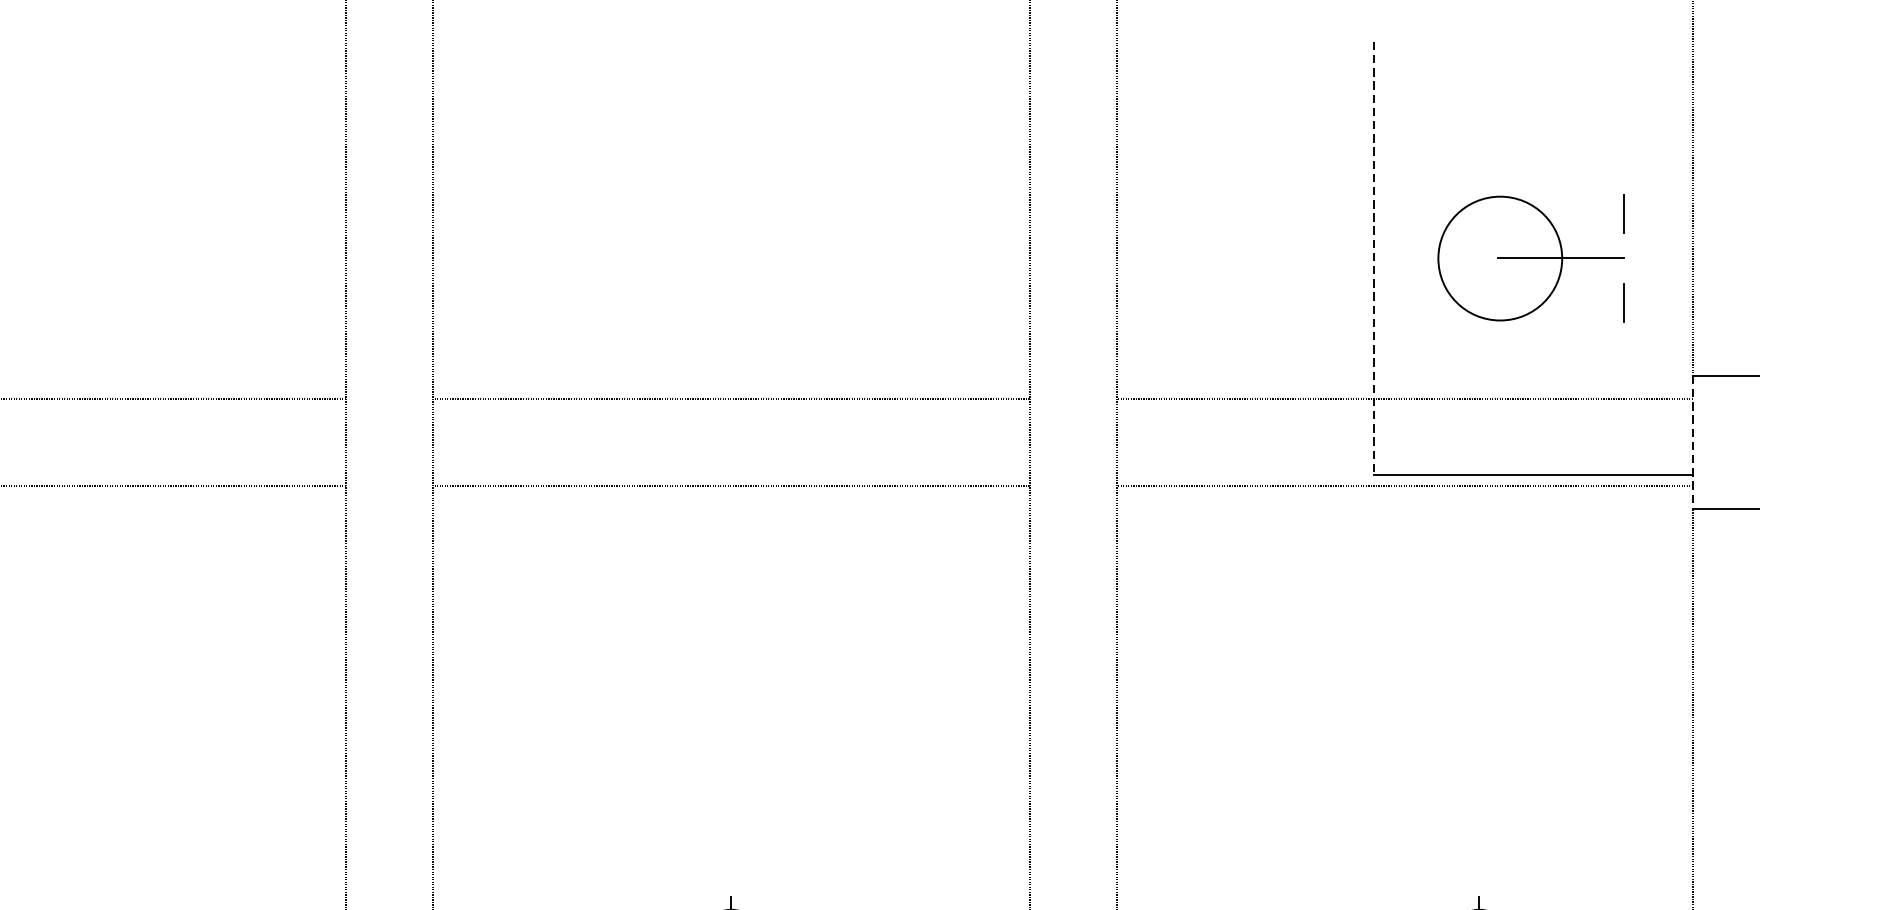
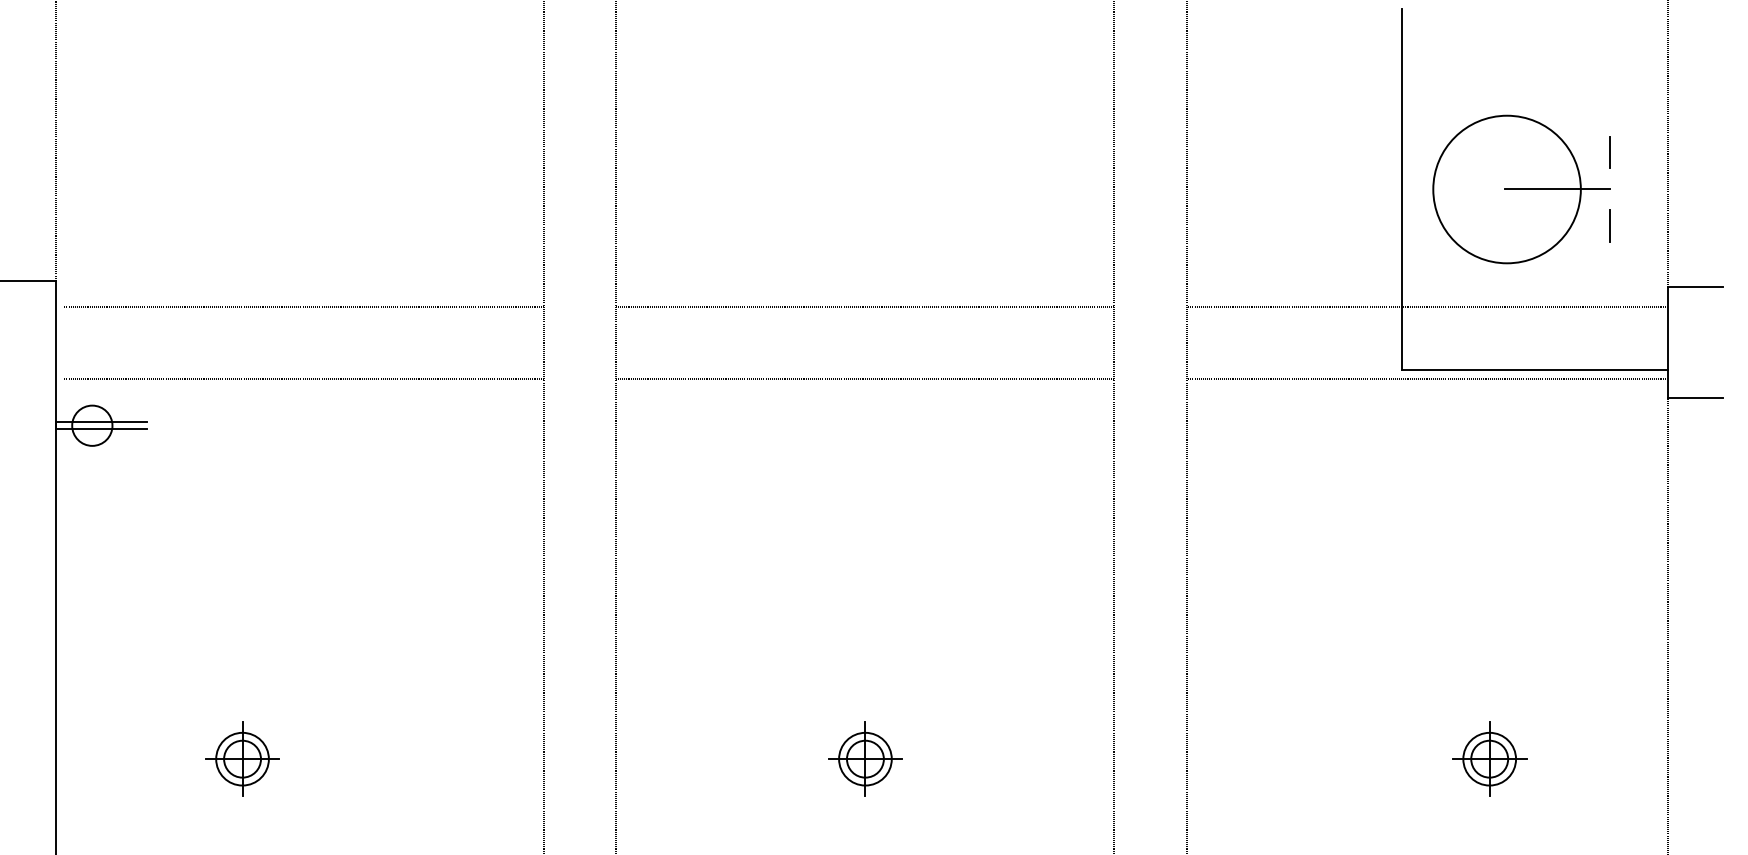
line: (1373, 258) -> (1401, 189), dashed -> solid
circle: (1499, 258) -> (1506, 189), size x1.43
line: (1692, 443) -> (1667, 343), dashed -> solid

